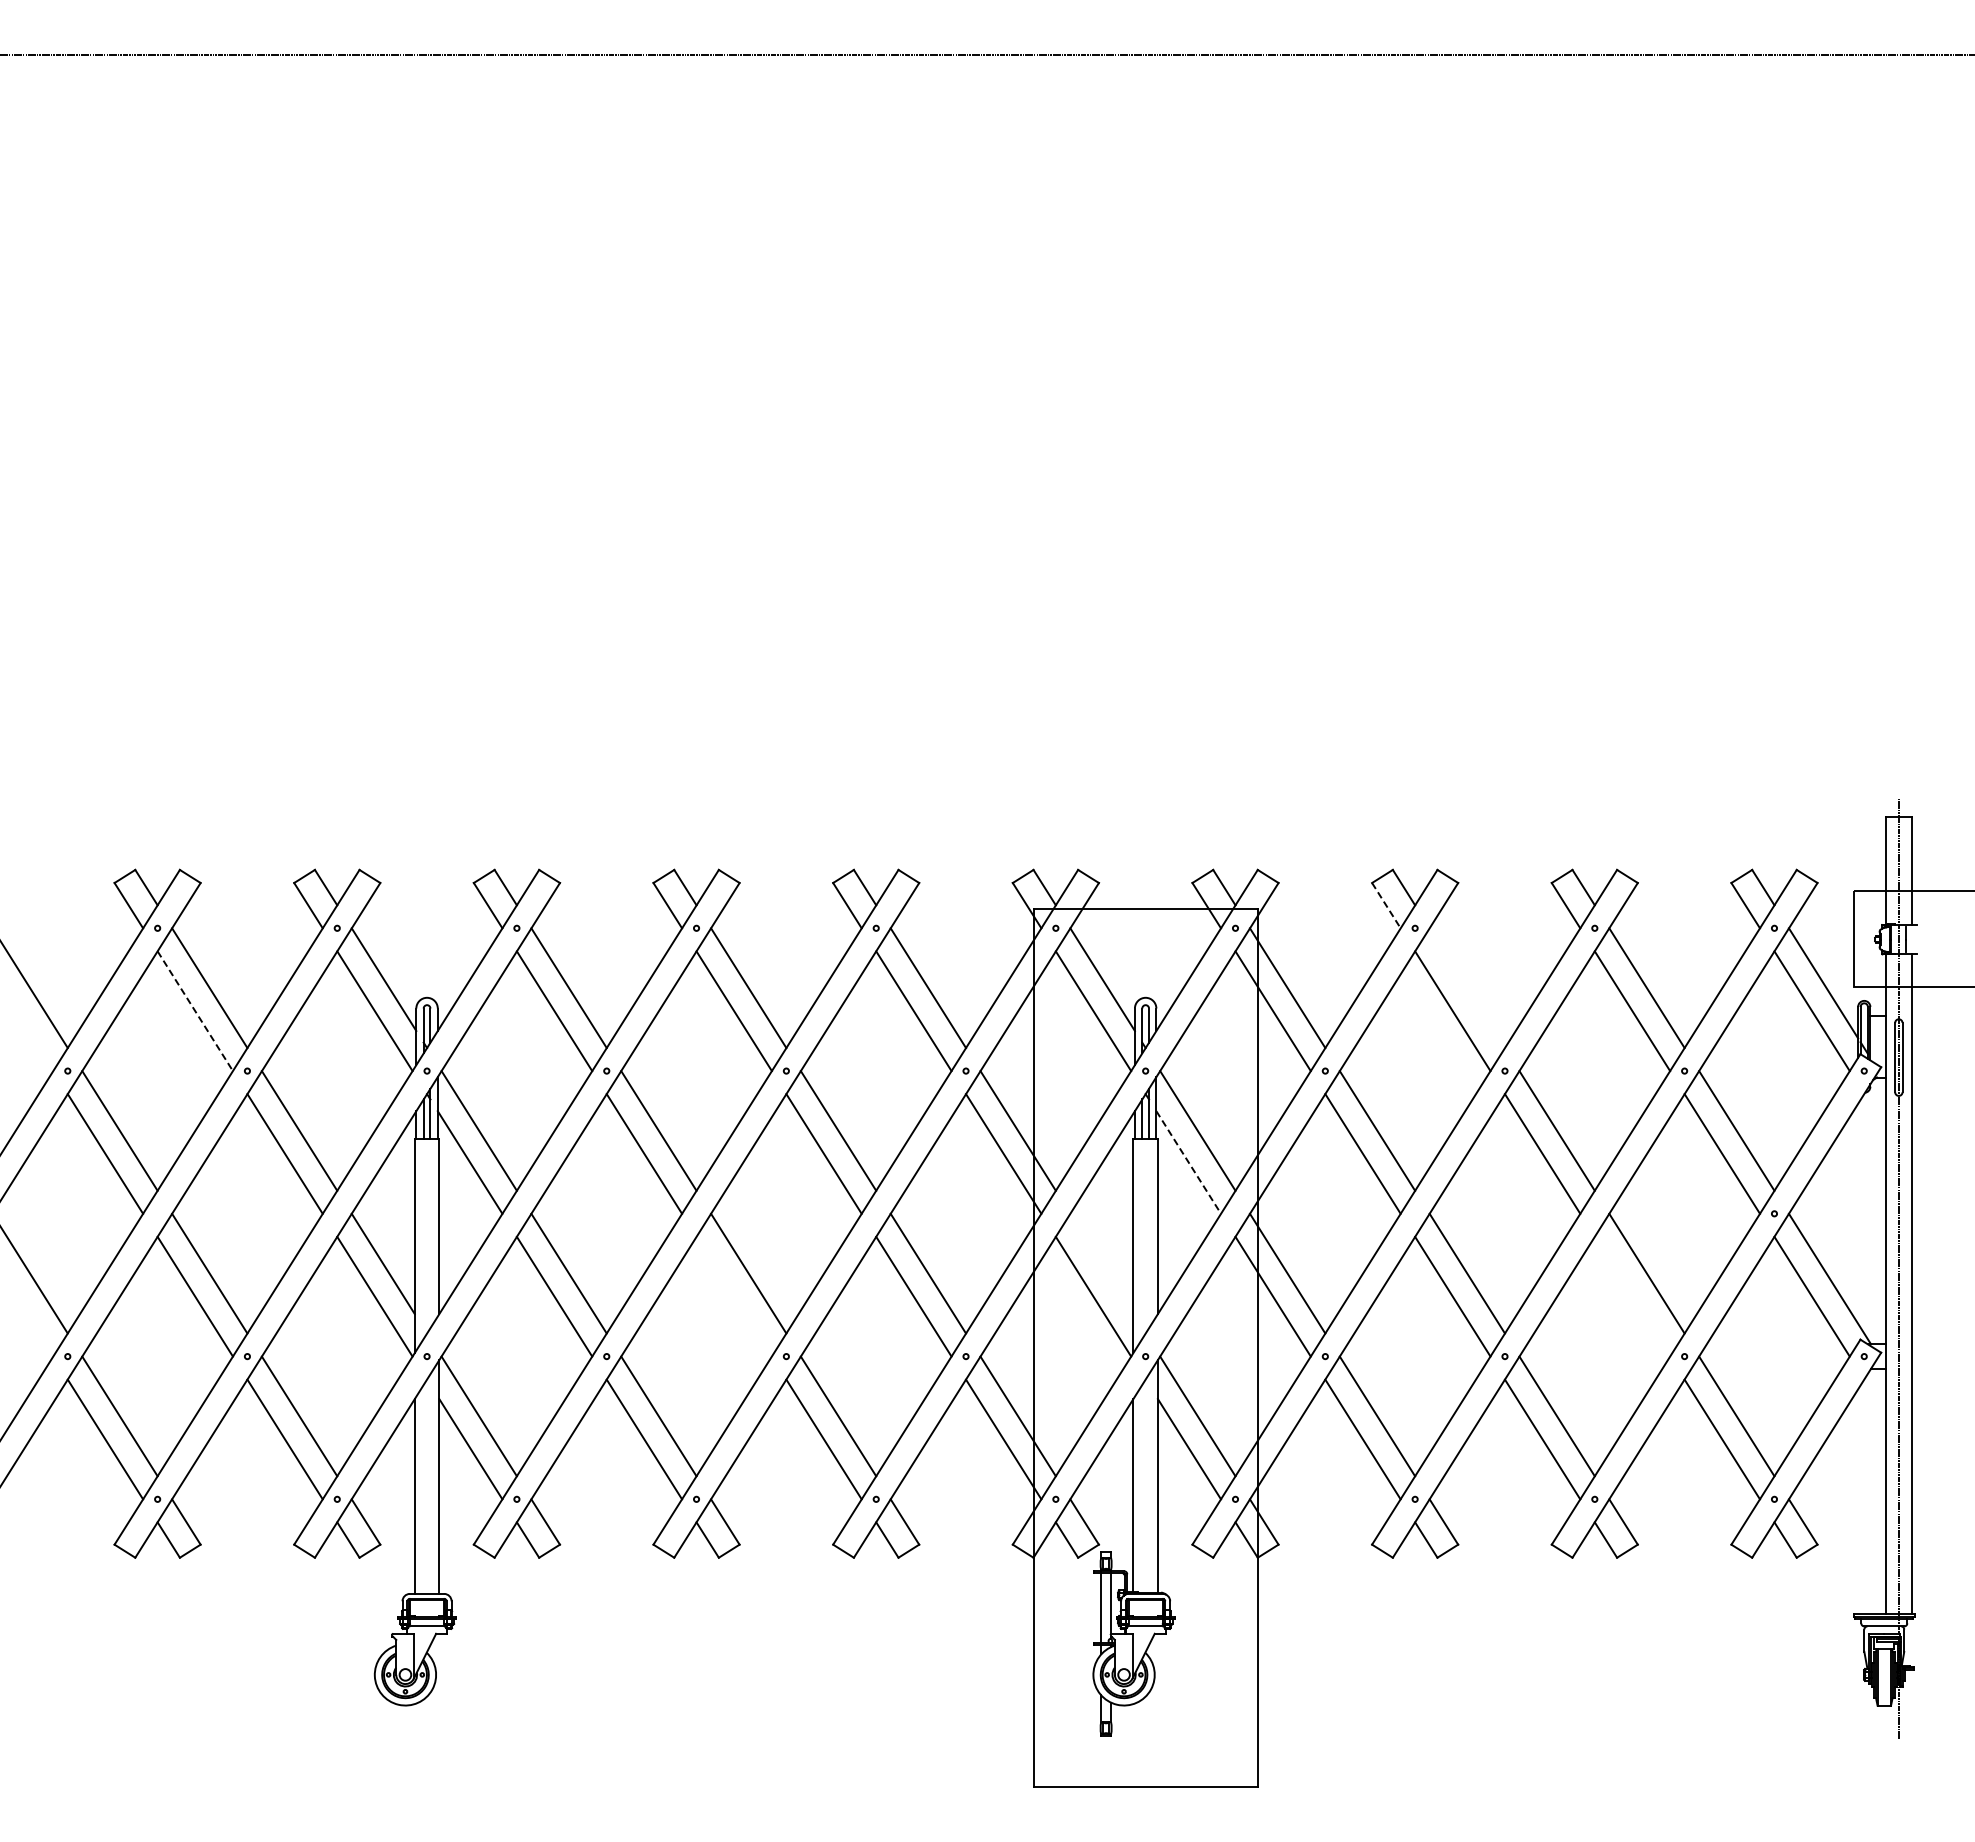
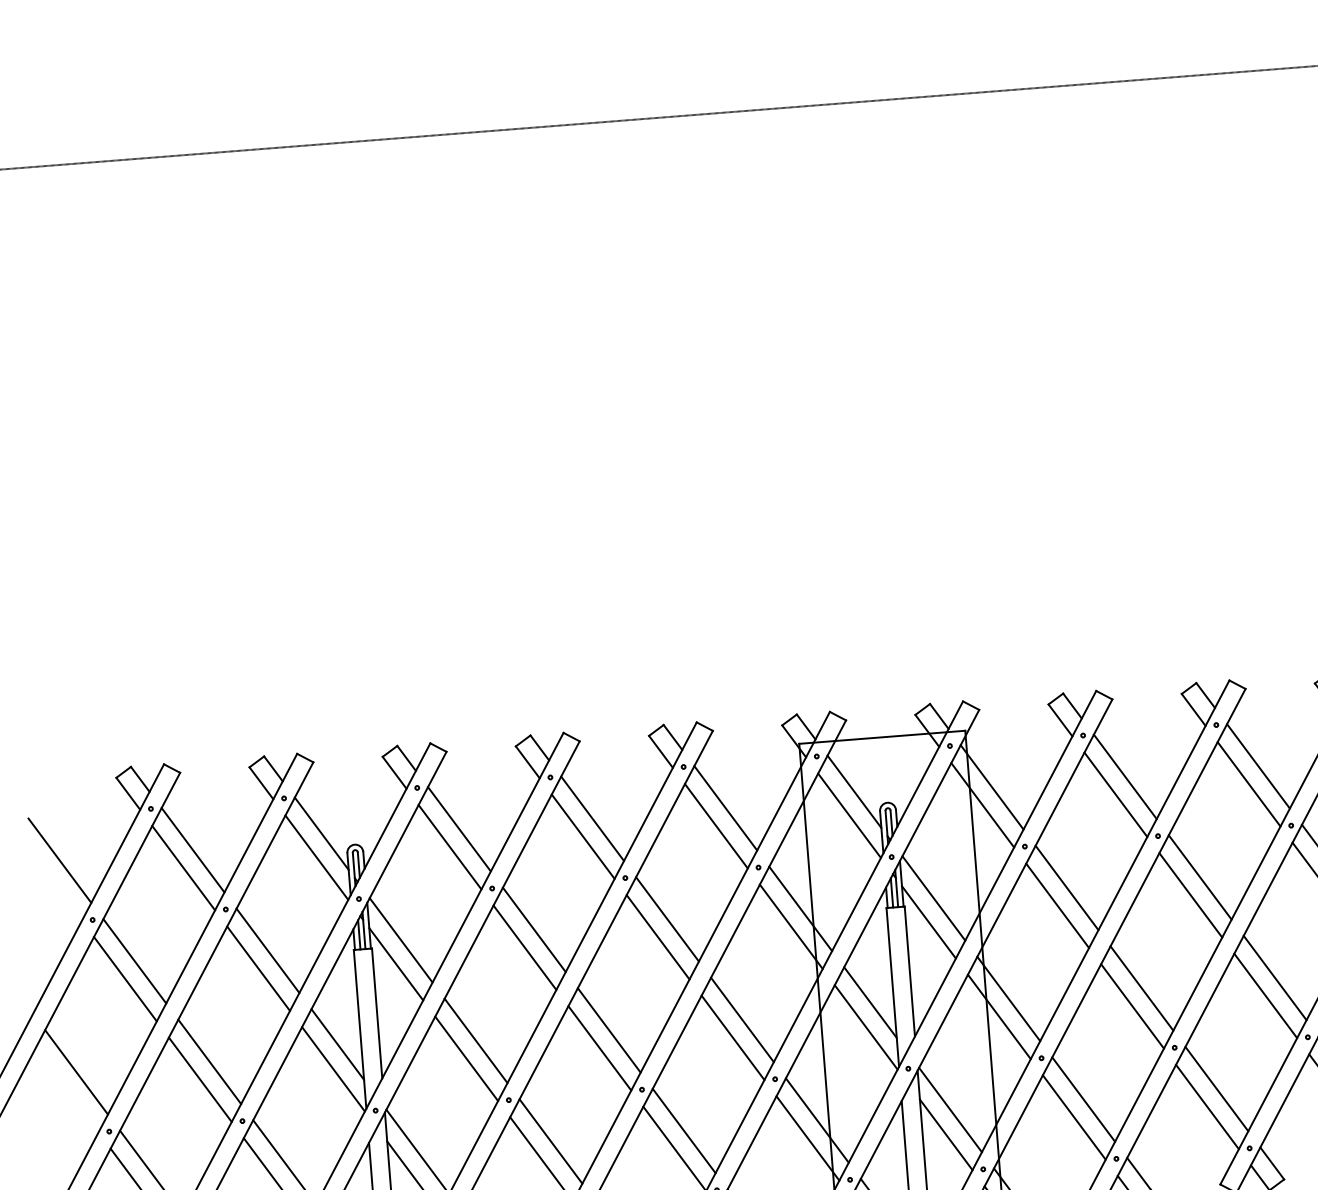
line: (1386, 905) -> (1060, 720), dashed -> solid
line: (1466, 988) -> (1124, 777), added
line: (195, 1011) -> (183, 868), dashed -> solid
line: (1188, 1162) -> (928, 922), dashed -> solid
line: (1101, 1263) -> (870, 1002), added
line: (733, 1296) -> (599, 1048), added
line: (1632, 1296) -> (1265, 995), added

